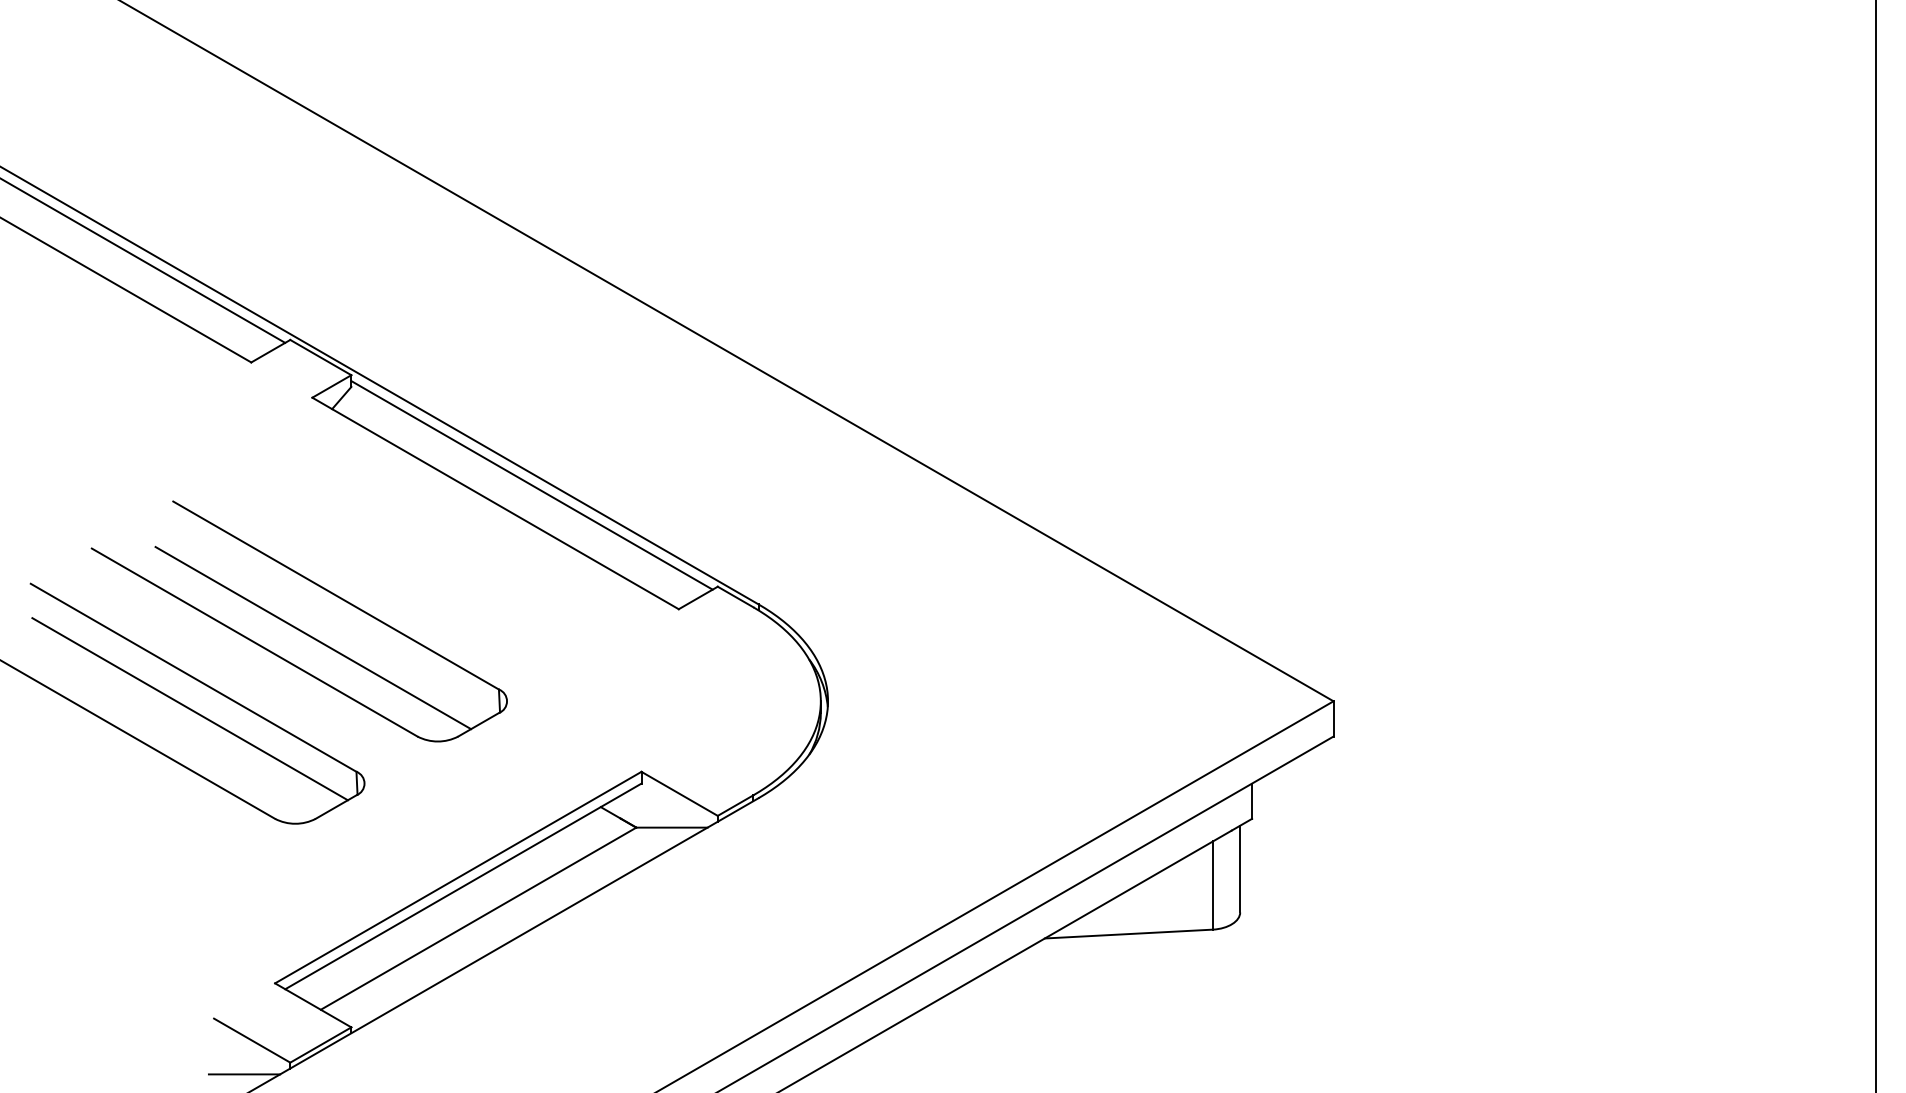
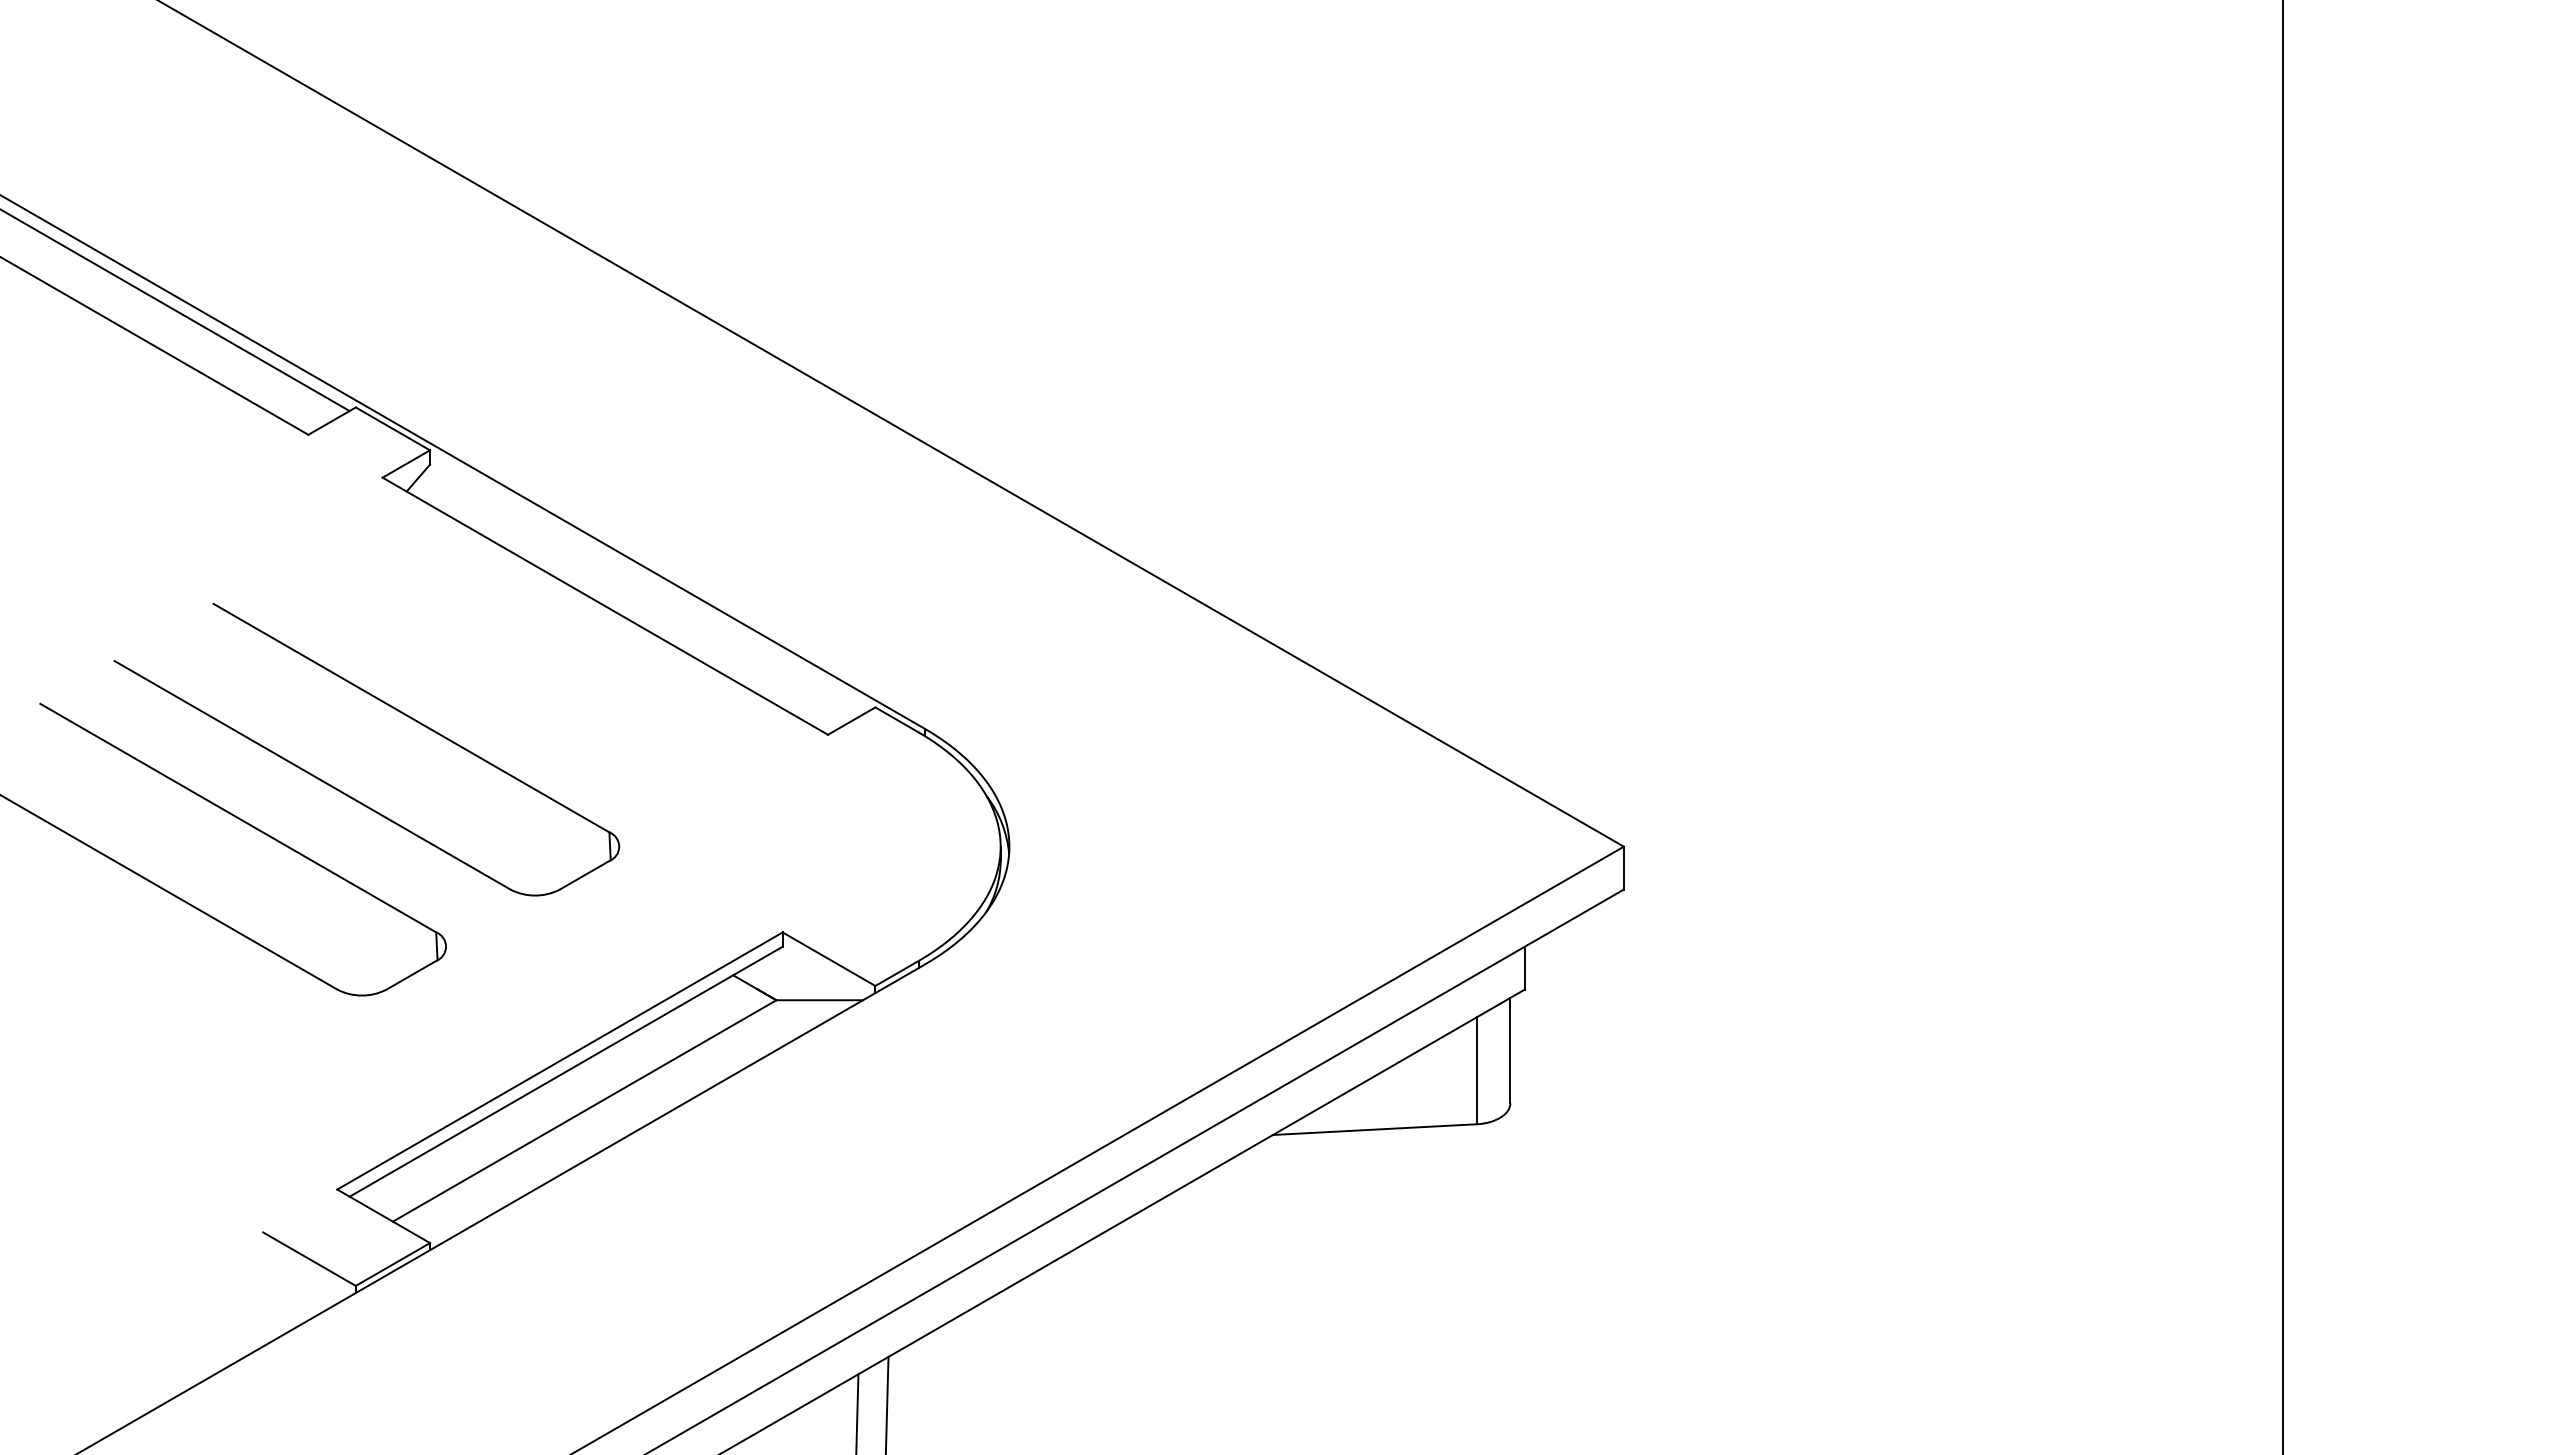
line: (531, 485) -> (649, 584), removed
line: (313, 637) -> (383, 769), removed
line: (189, 708) -> (233, 855), removed
line: (243, 1074) -> (299, 1300), removed

